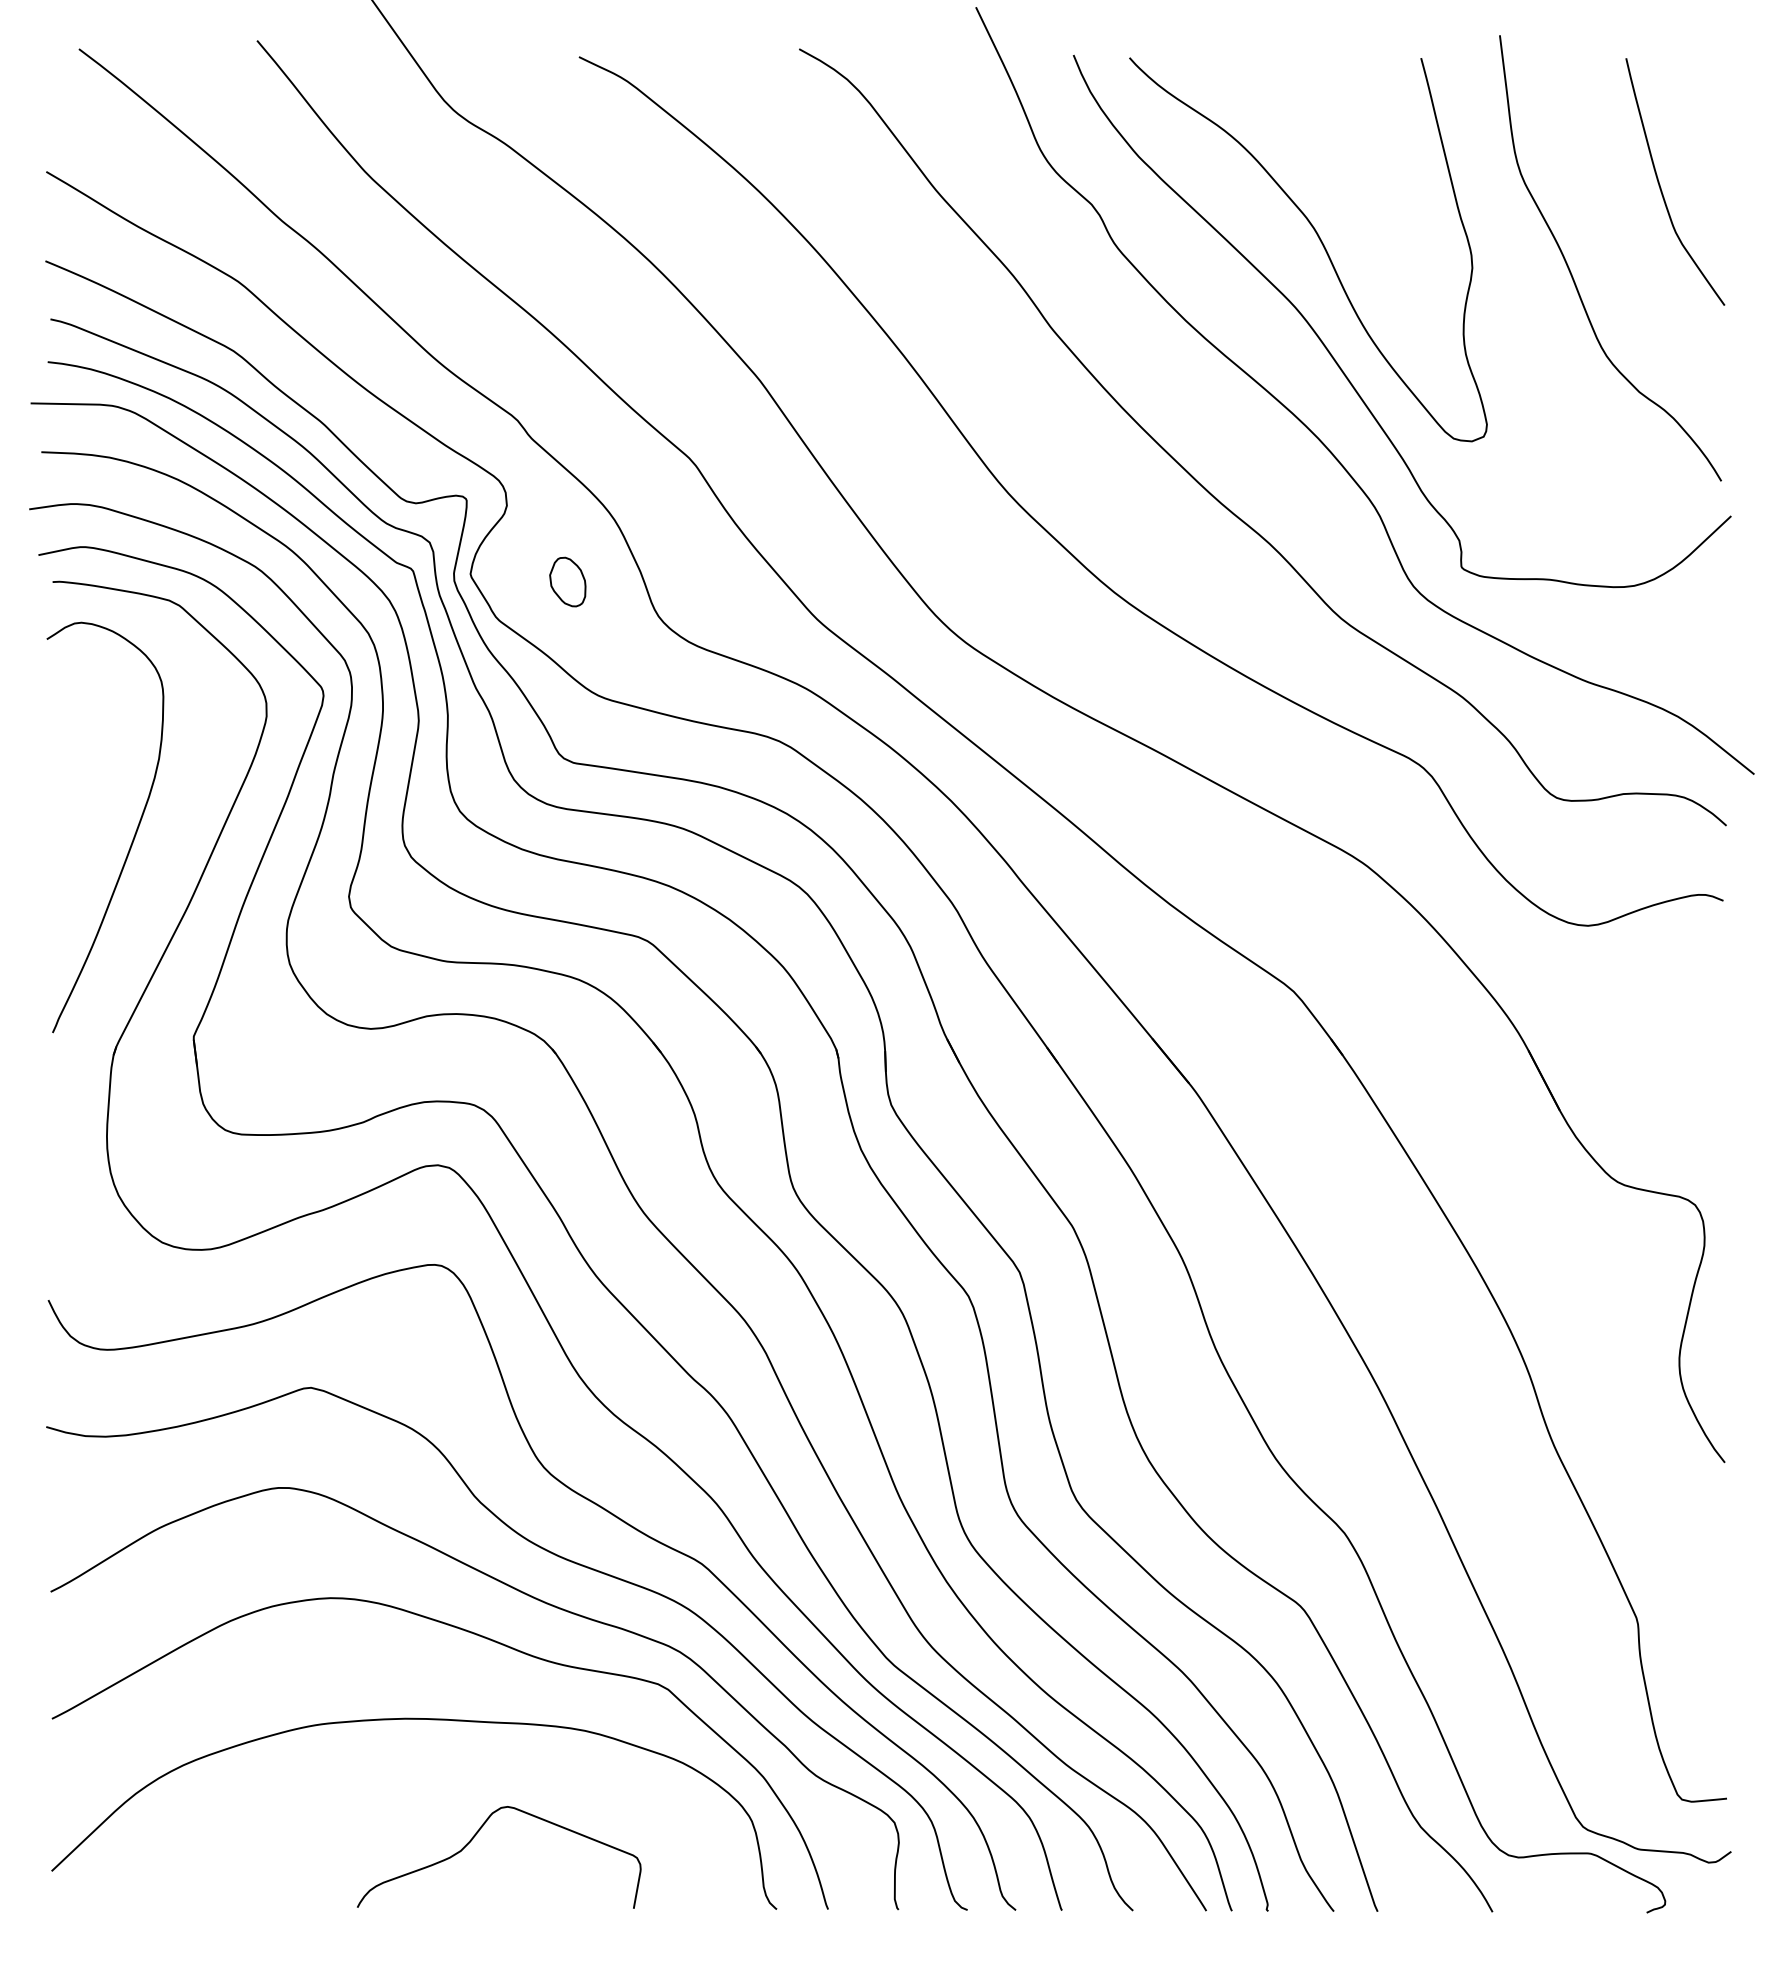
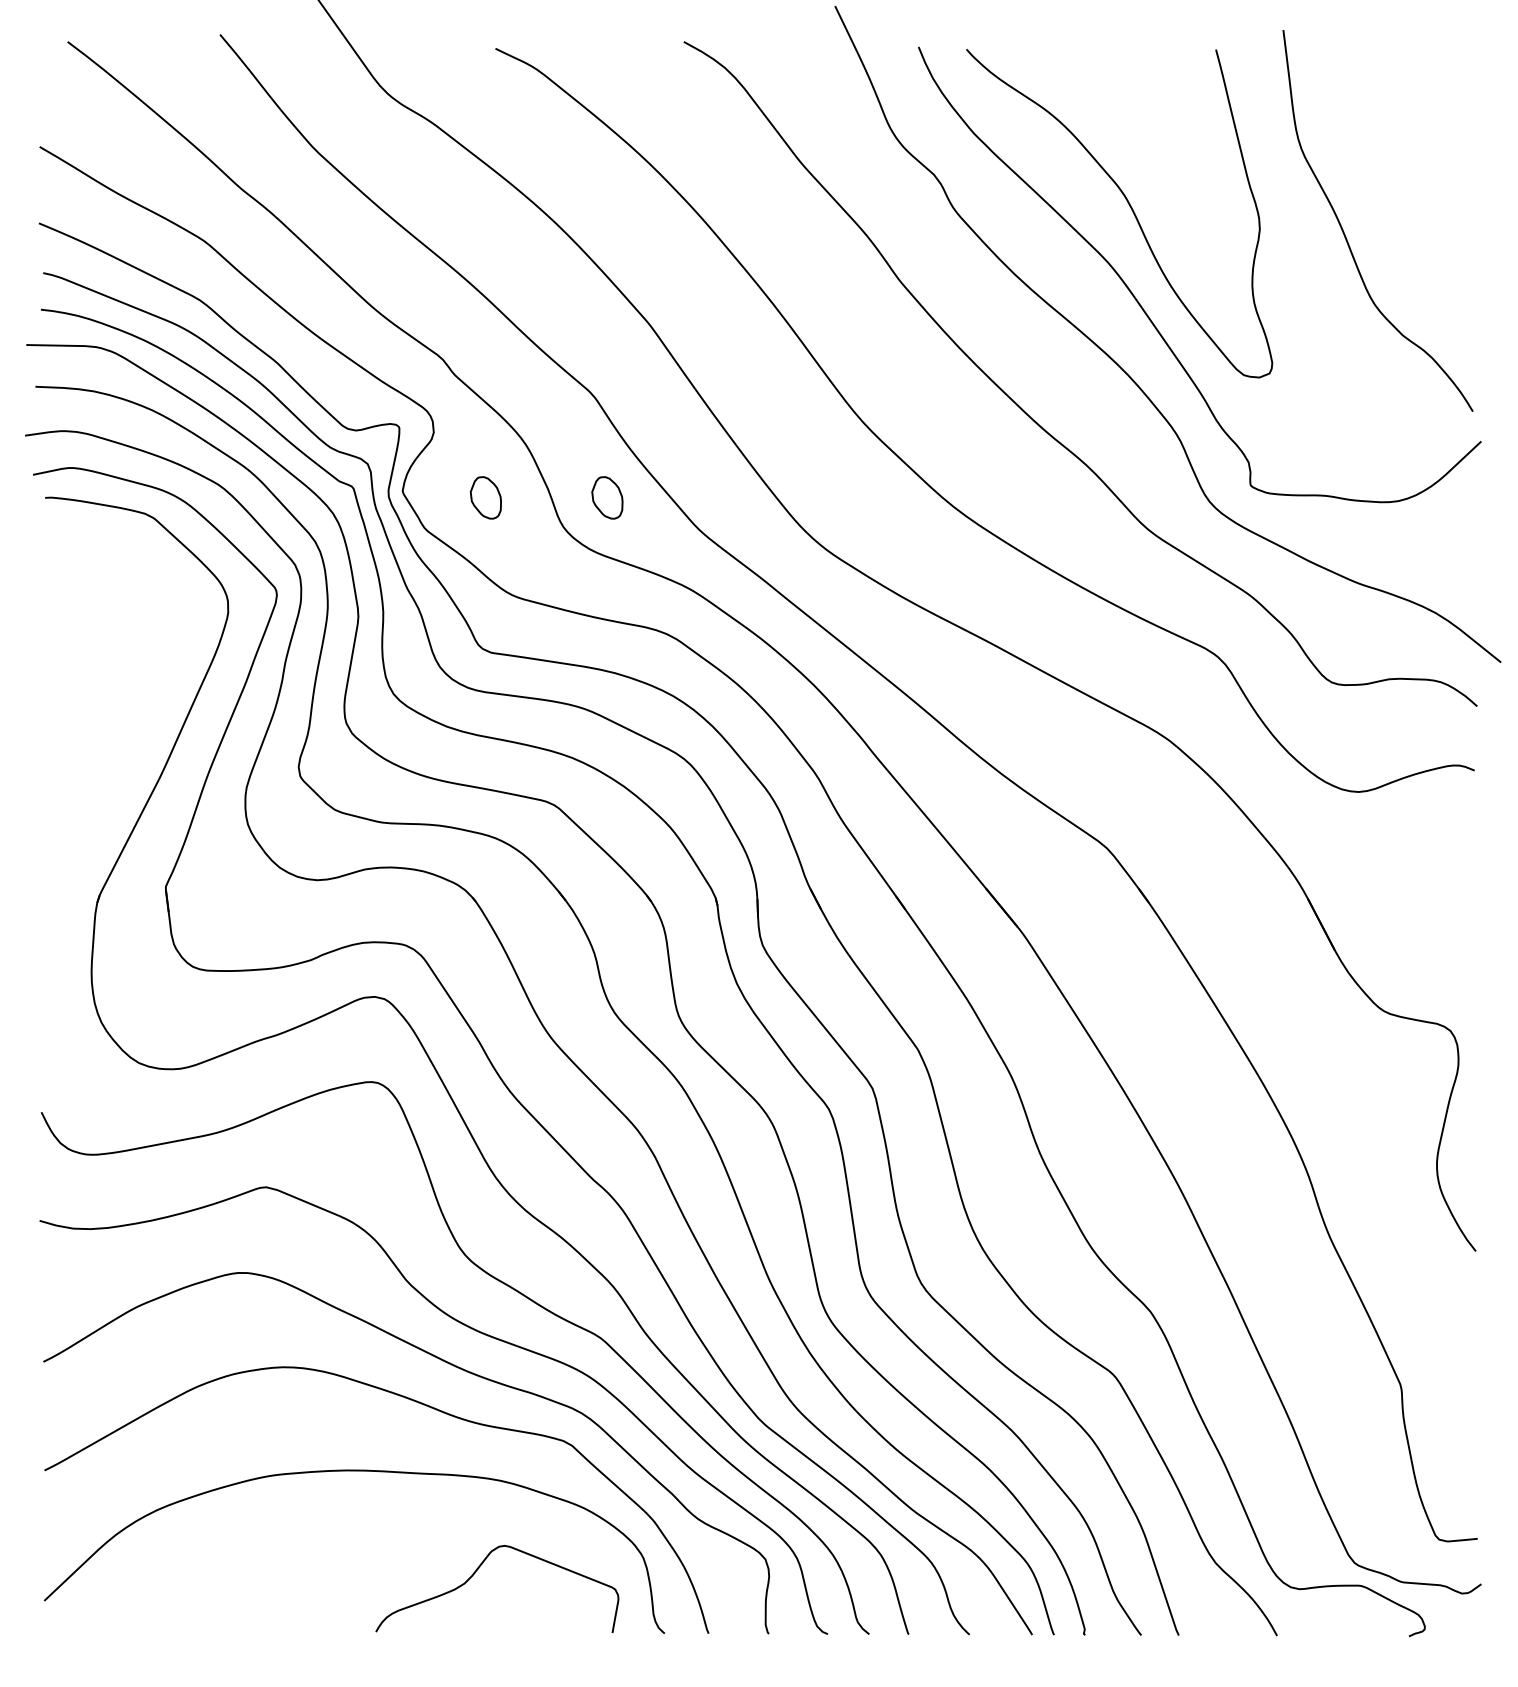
curve: (1661, 187) -> (1421, 160), removed
part: (709, 581) -> (607, 497), added
curve: (133, 836) -> (114, 715), removed
curve: (476, 1835) -> (477, 1570), moved

